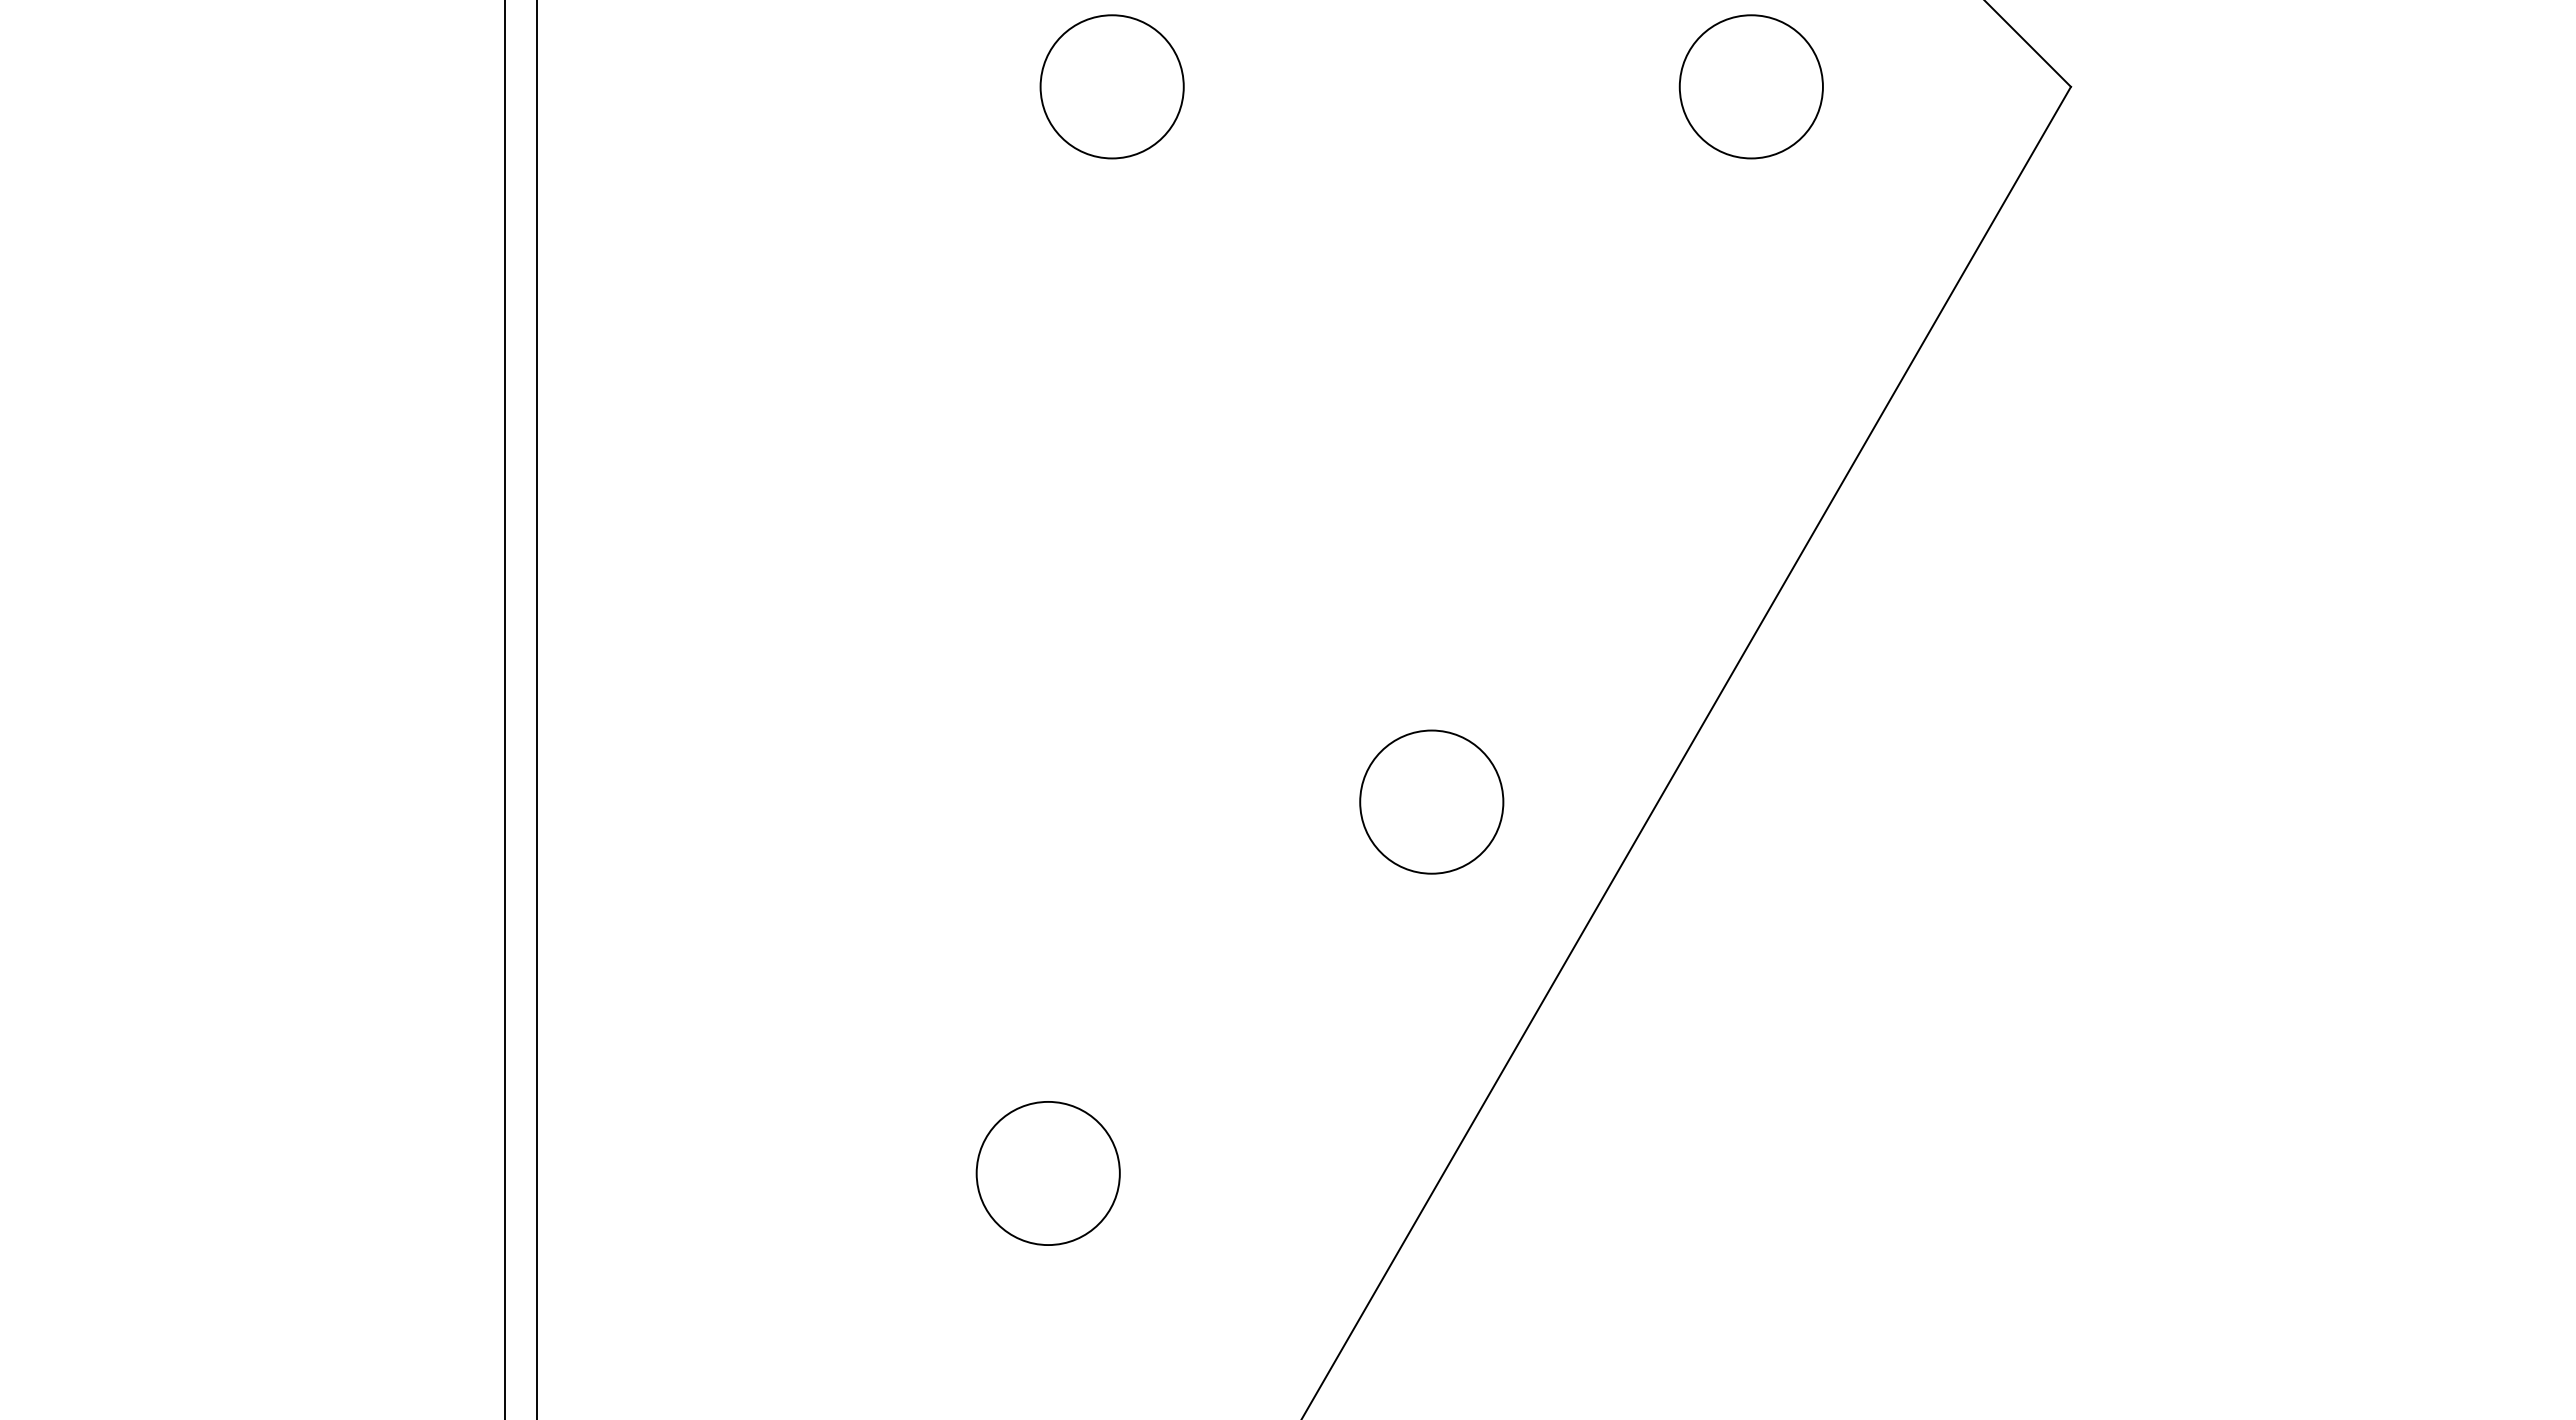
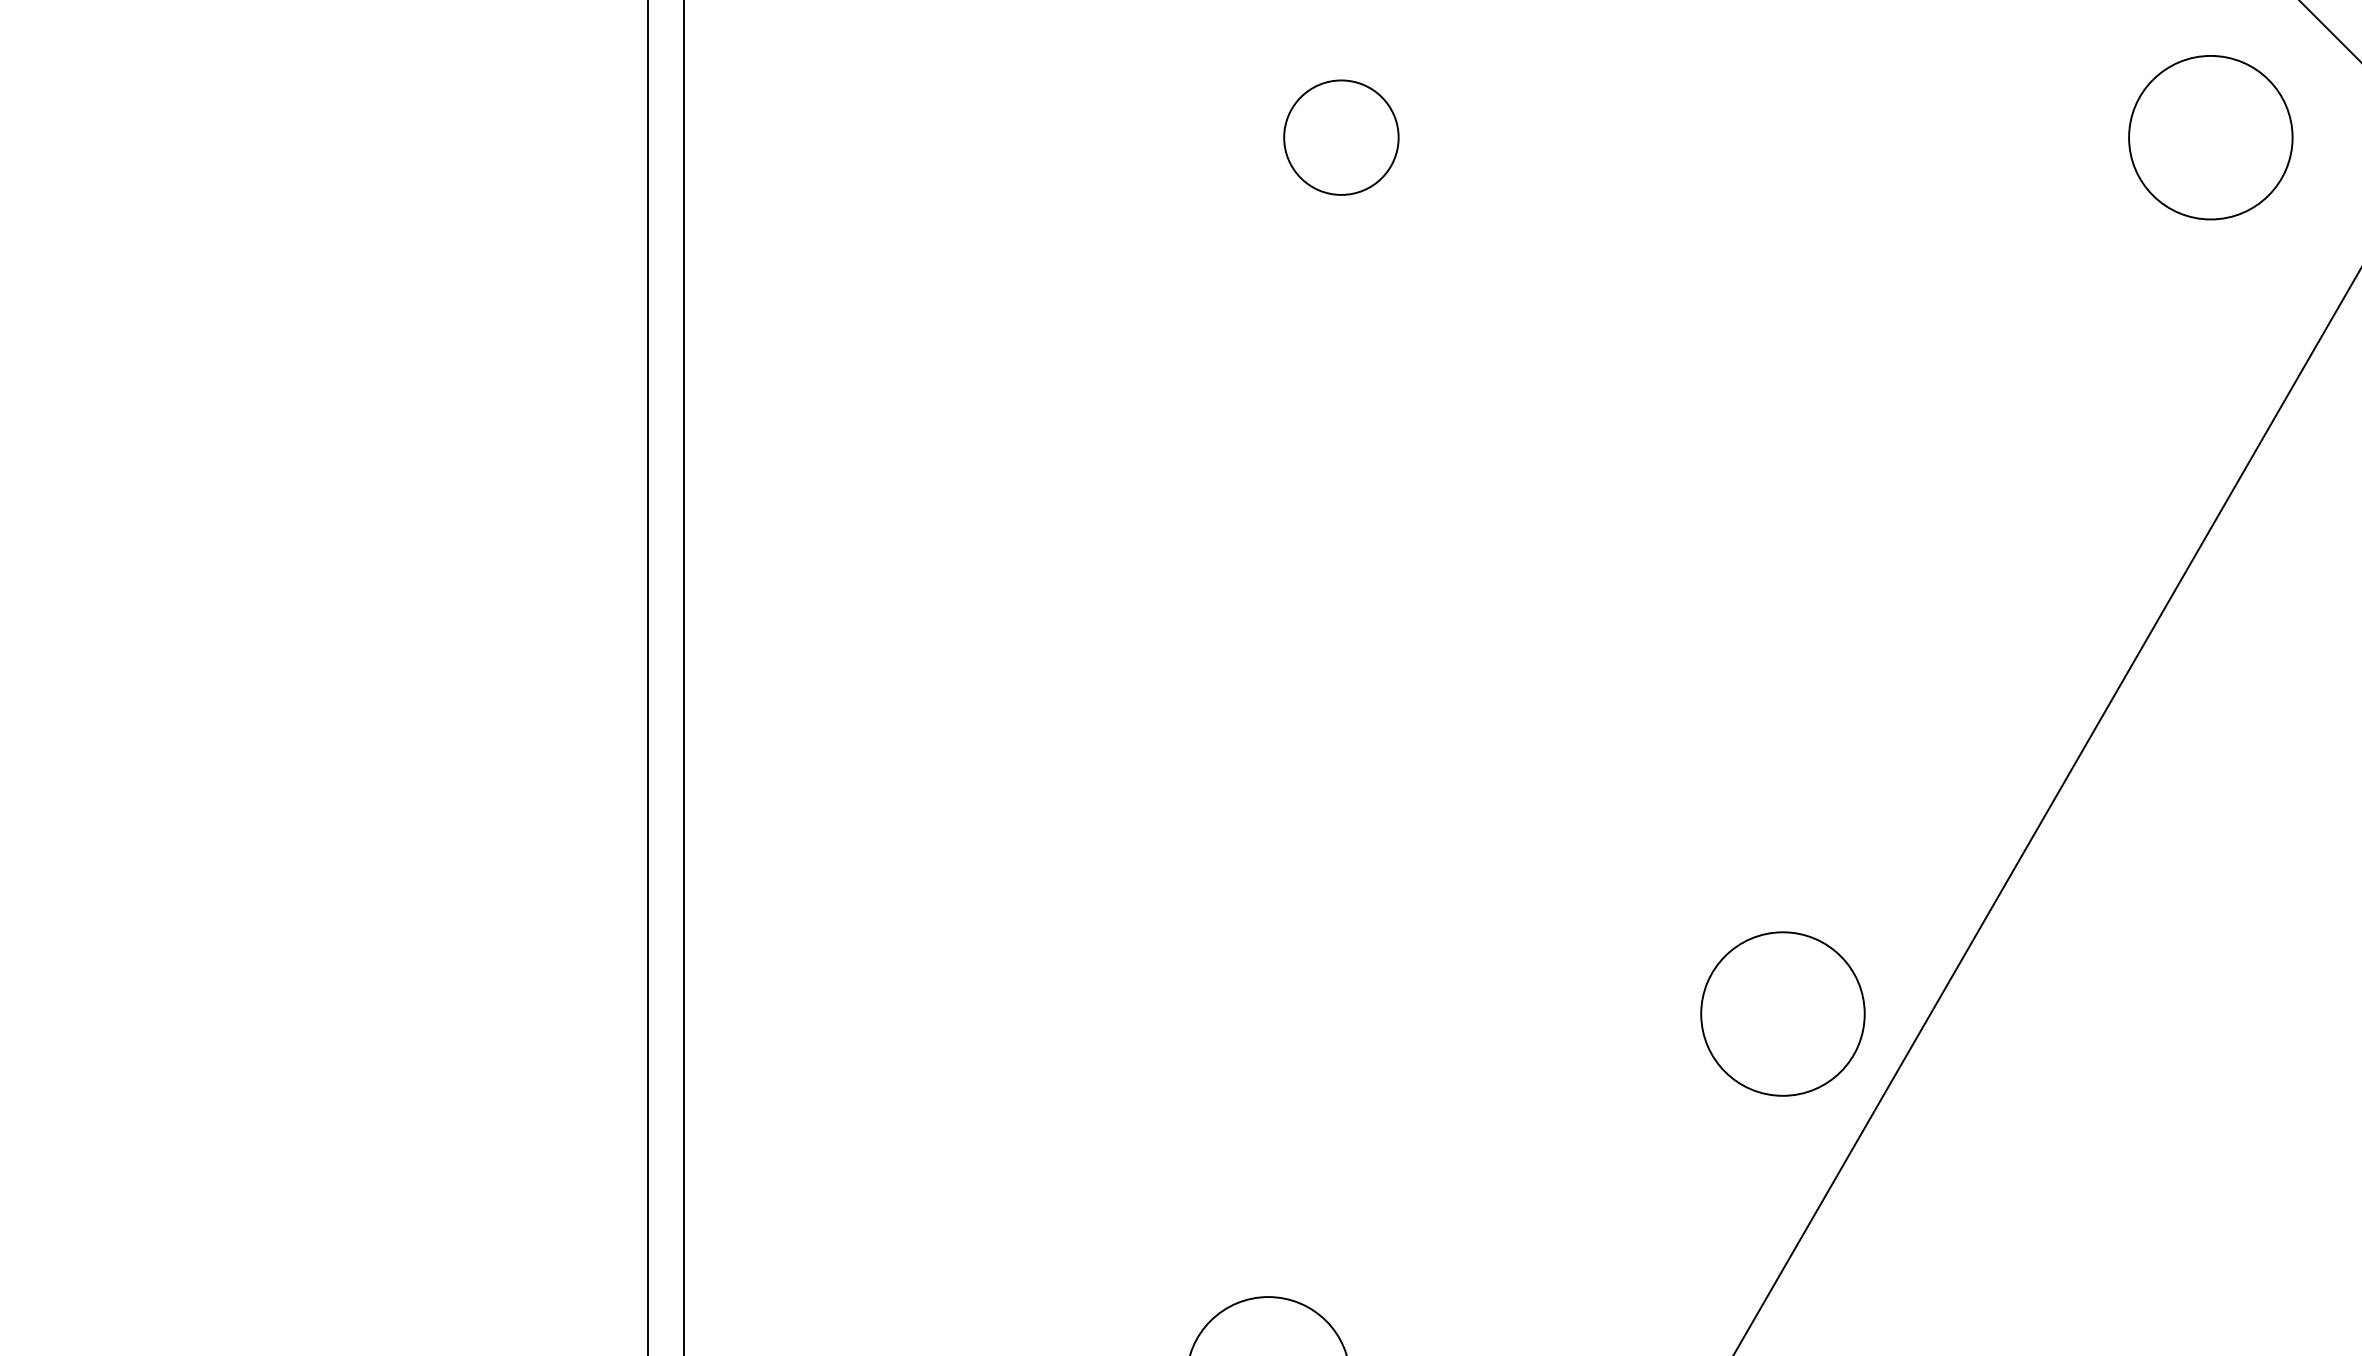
circle: (1111, 86) -> (1340, 137), size x0.7
circle: (1750, 86) -> (2209, 137), moved
circle: (1431, 801) -> (1782, 1013), moved

